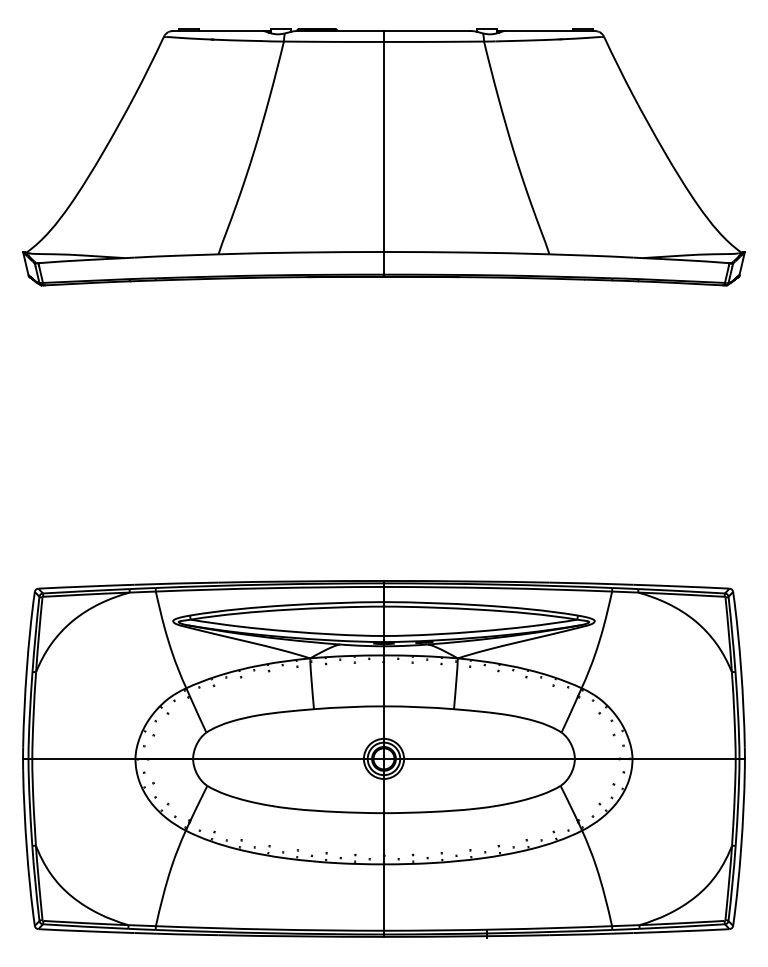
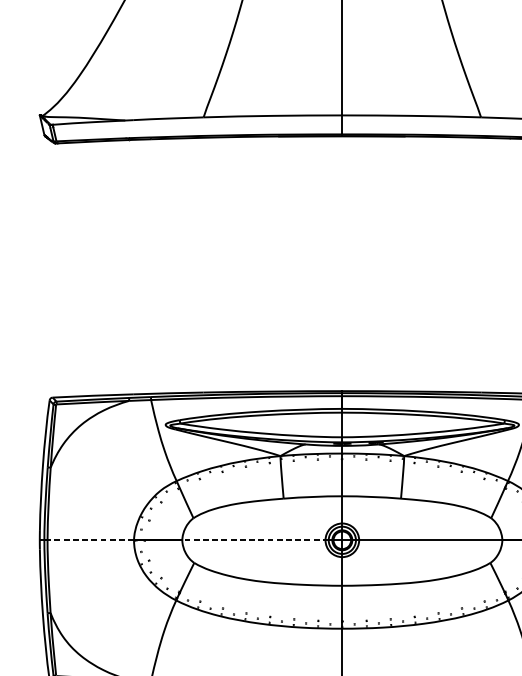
line: (78, 758) -> (86, 539), solid -> dashed
line: (279, 758) -> (254, 539), solid -> dashed

